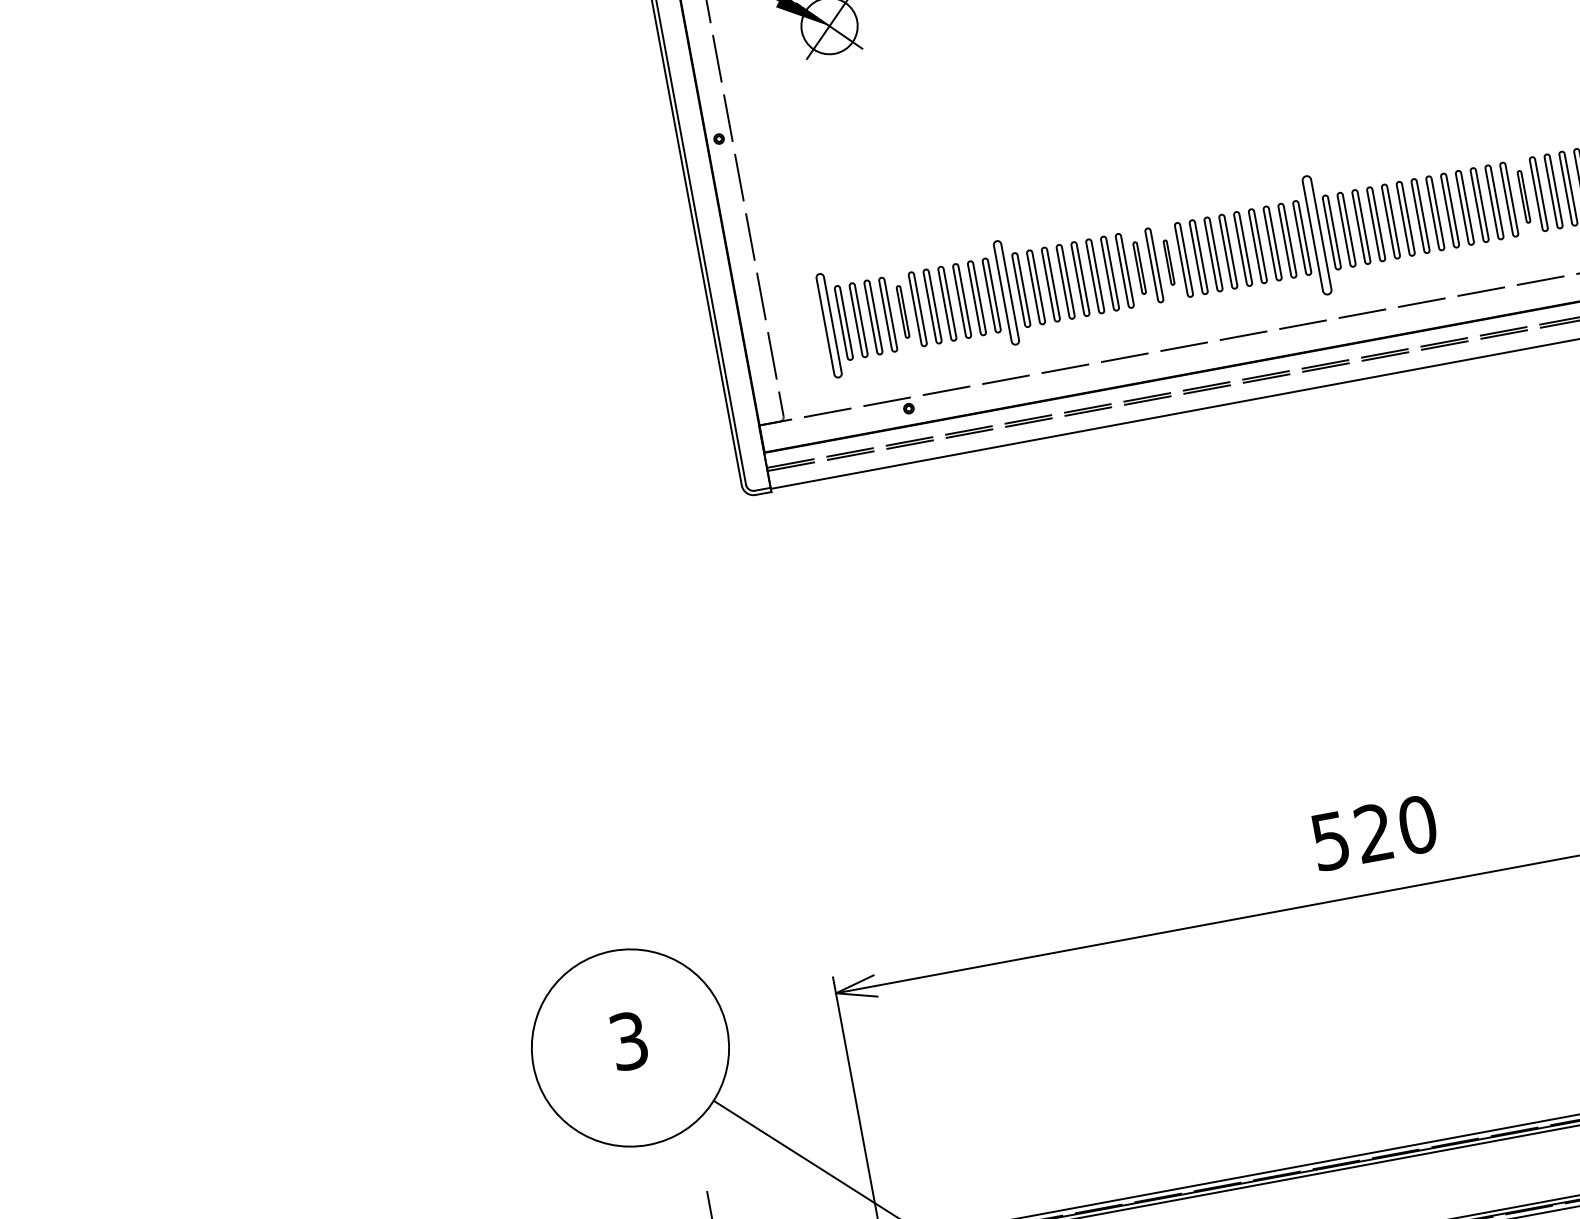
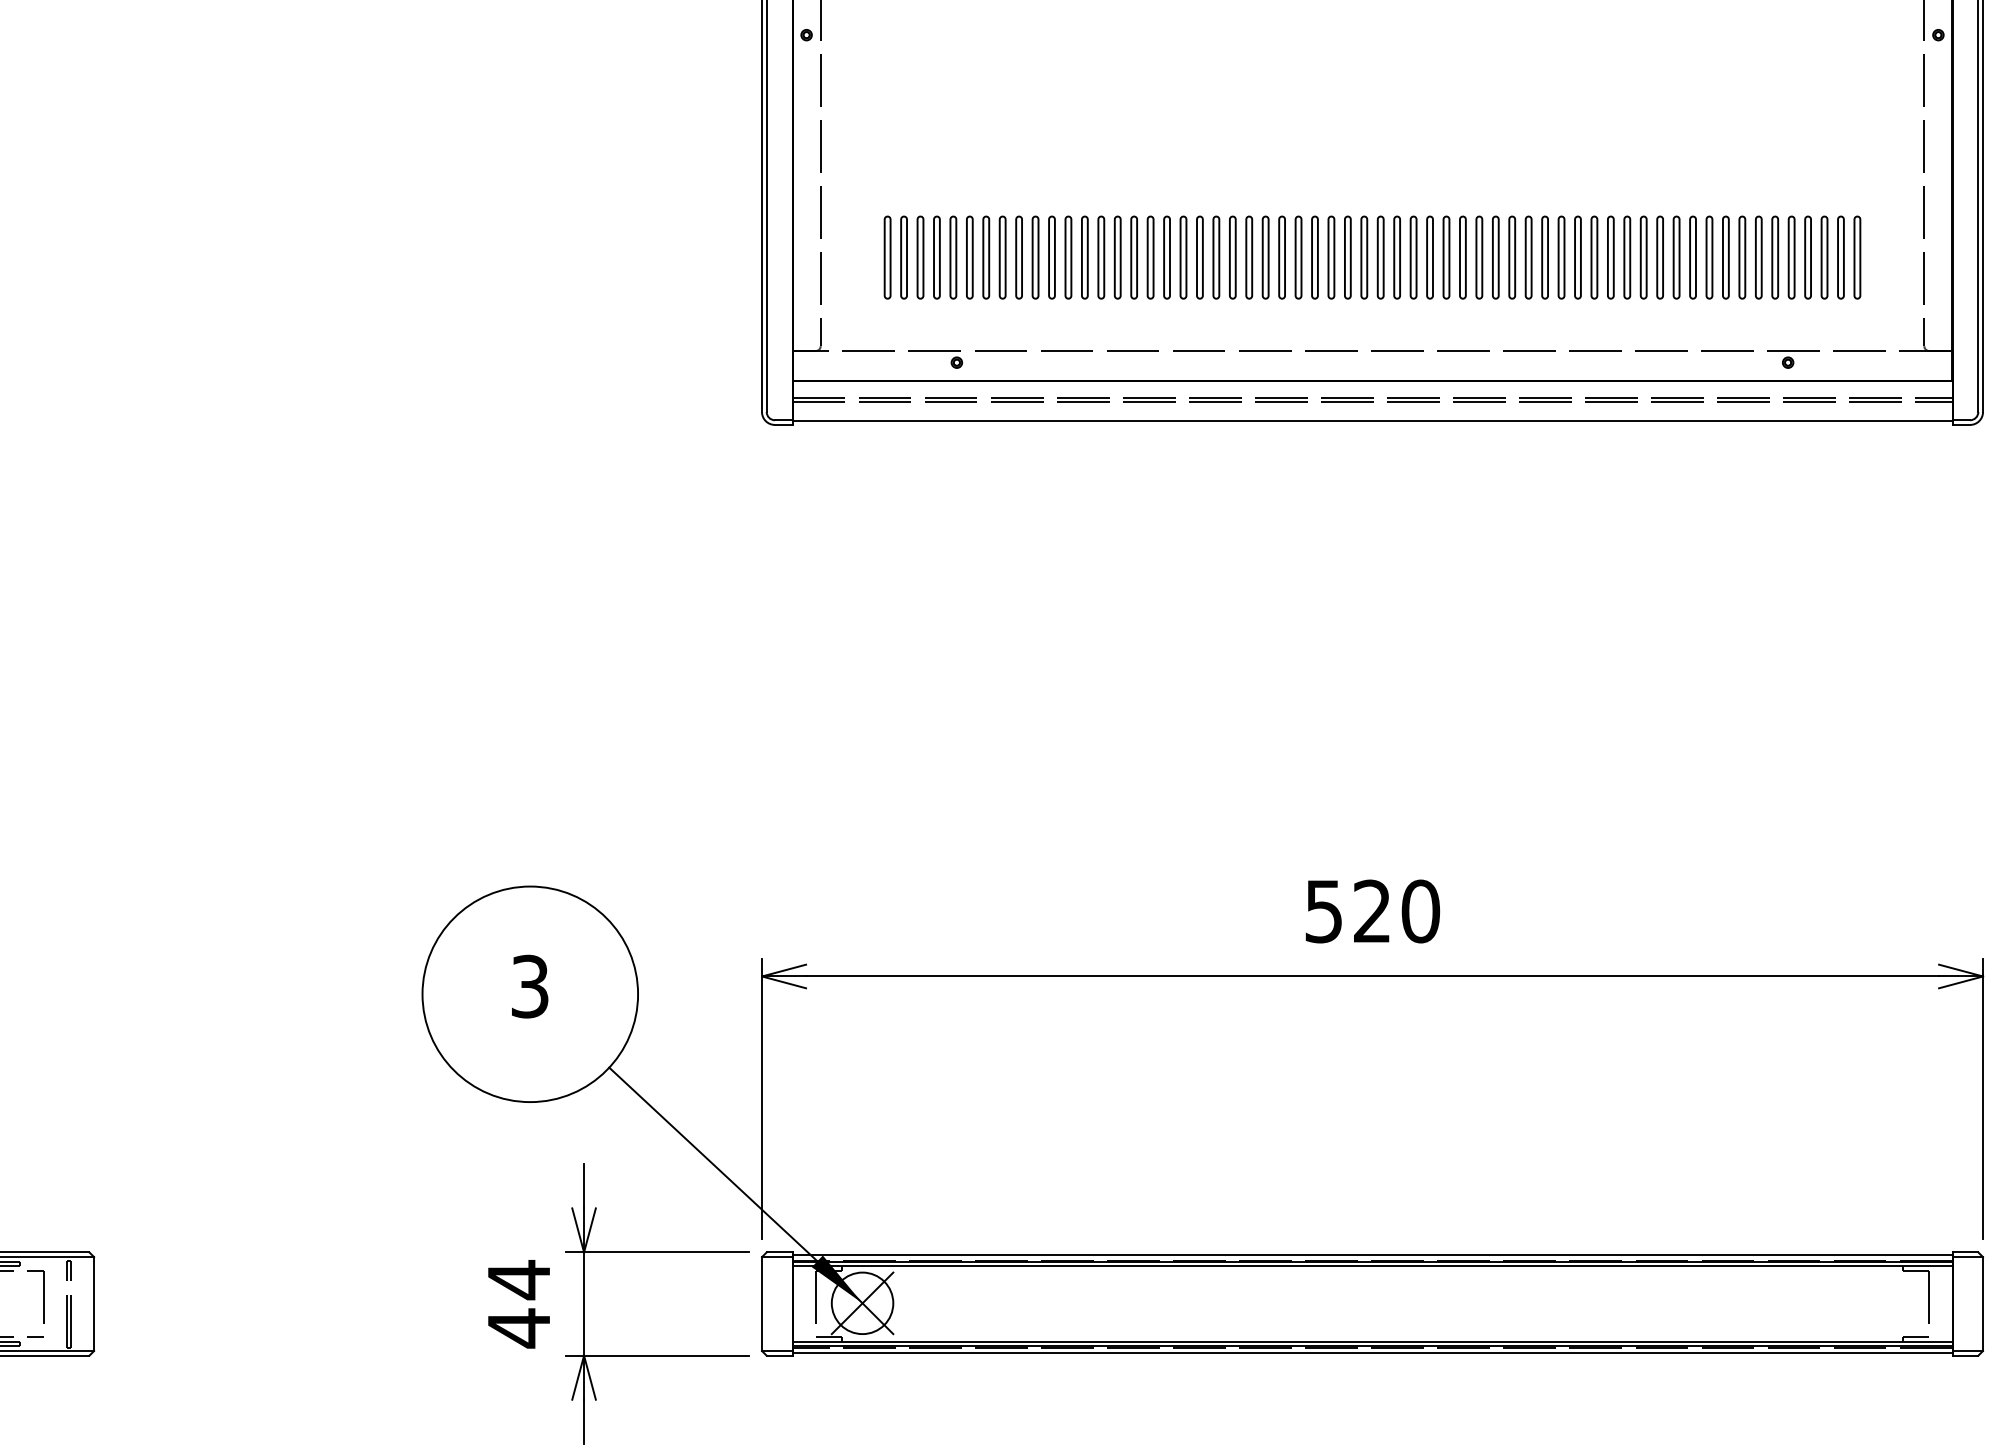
part: (1523, 196) -> (1659, 257), size x1.43
part: (1316, 235) -> (1429, 257), size x0.62
part: (1168, 262) -> (1265, 257), size x1.67
part: (1139, 268) -> (1232, 257), size x1.43
part: (1006, 292) -> (1084, 257), size x0.71
part: (902, 311) -> (969, 257), size x1.43
part: (828, 325) -> (887, 257), size x0.71

